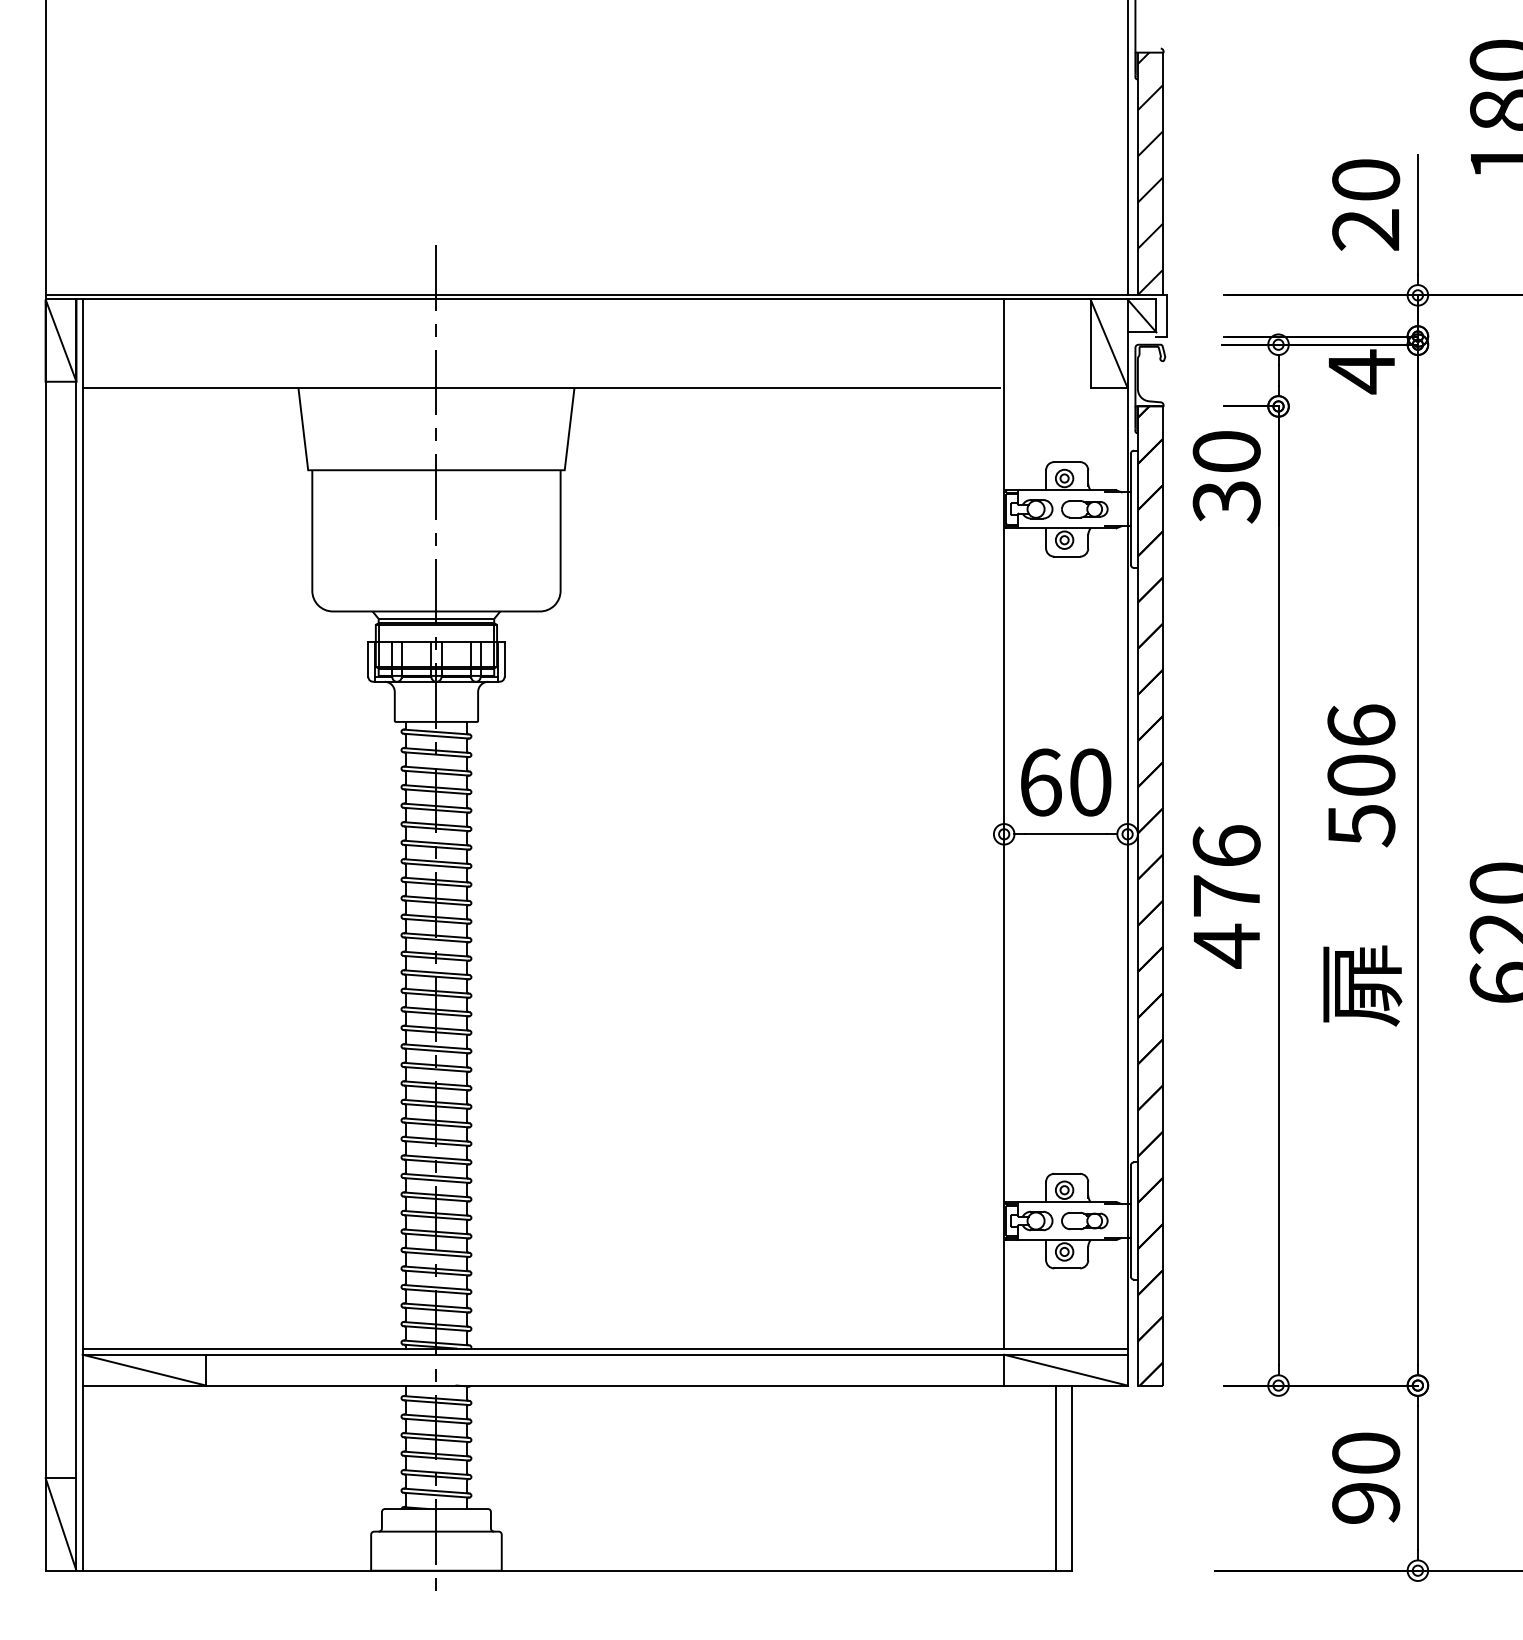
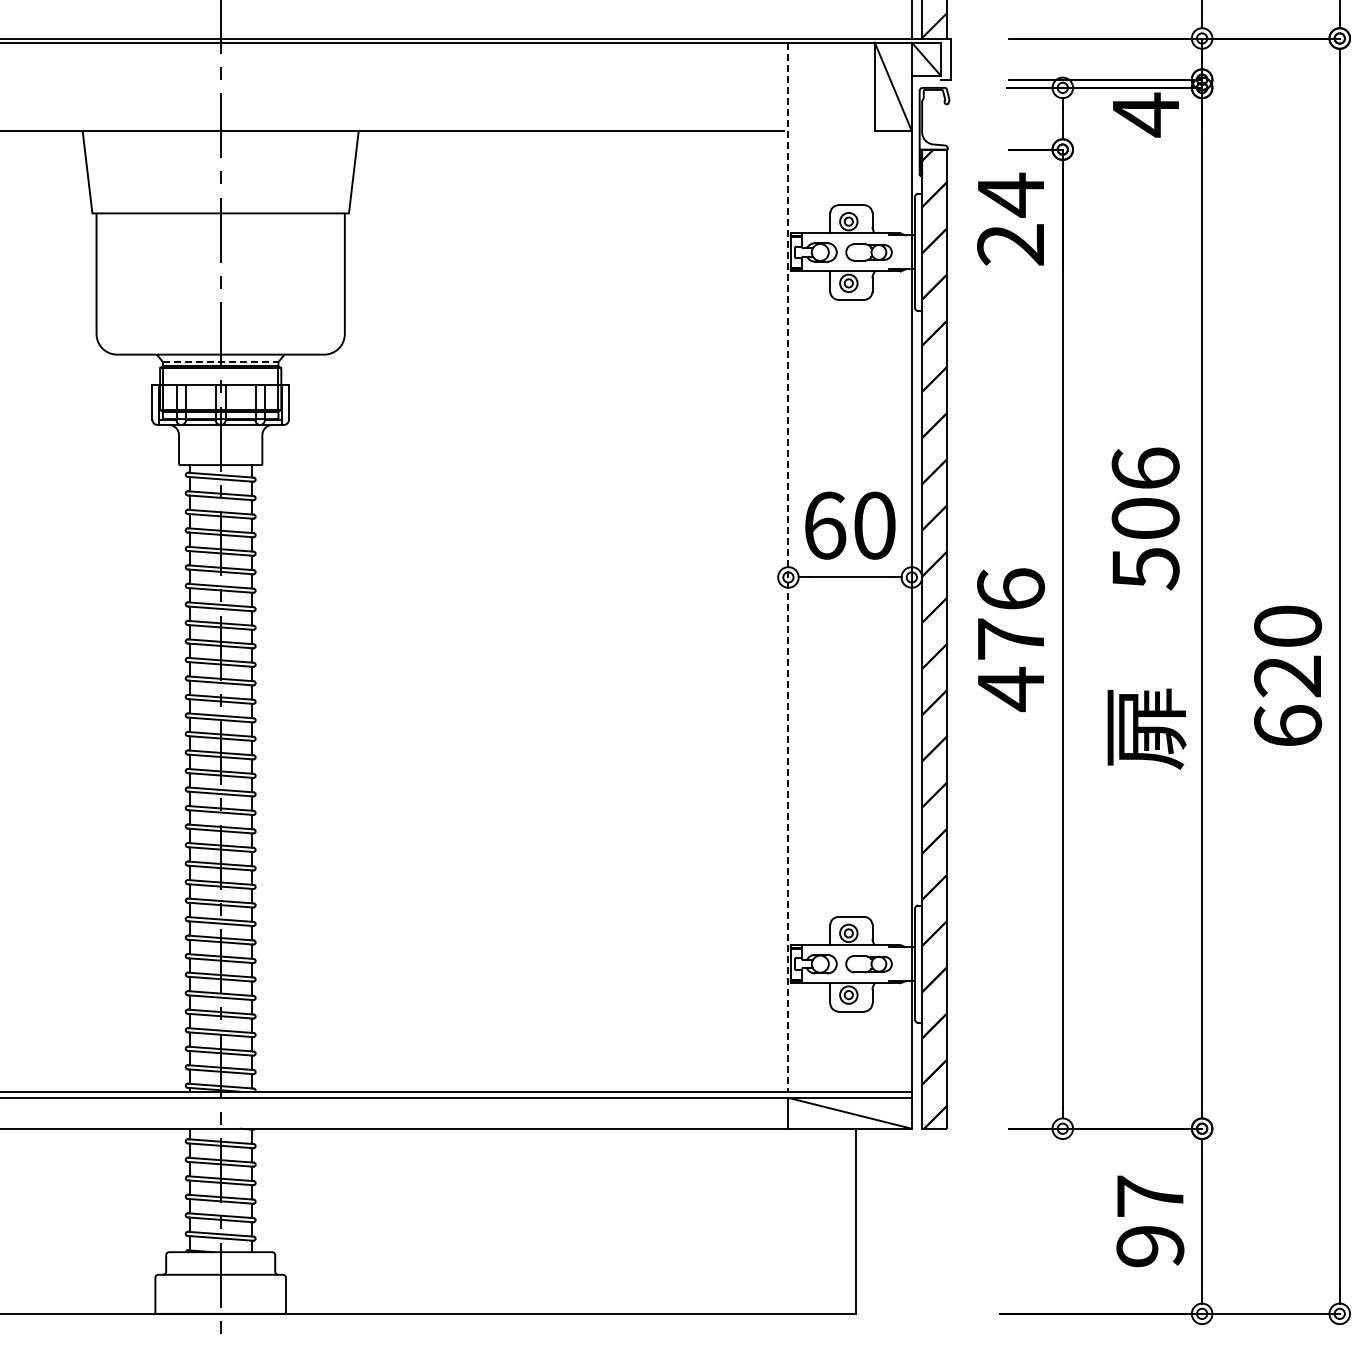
text: (1226, 476) -> (1010, 219), 30 -> 24
line: (436, 618) -> (220, 361), solid -> dashed
line: (1004, 824) -> (788, 567), solid -> dashed
text: (1366, 1452) -> (1150, 1195), 90 -> 97
line: (1055, 1477) -> (839, 1220), removed

